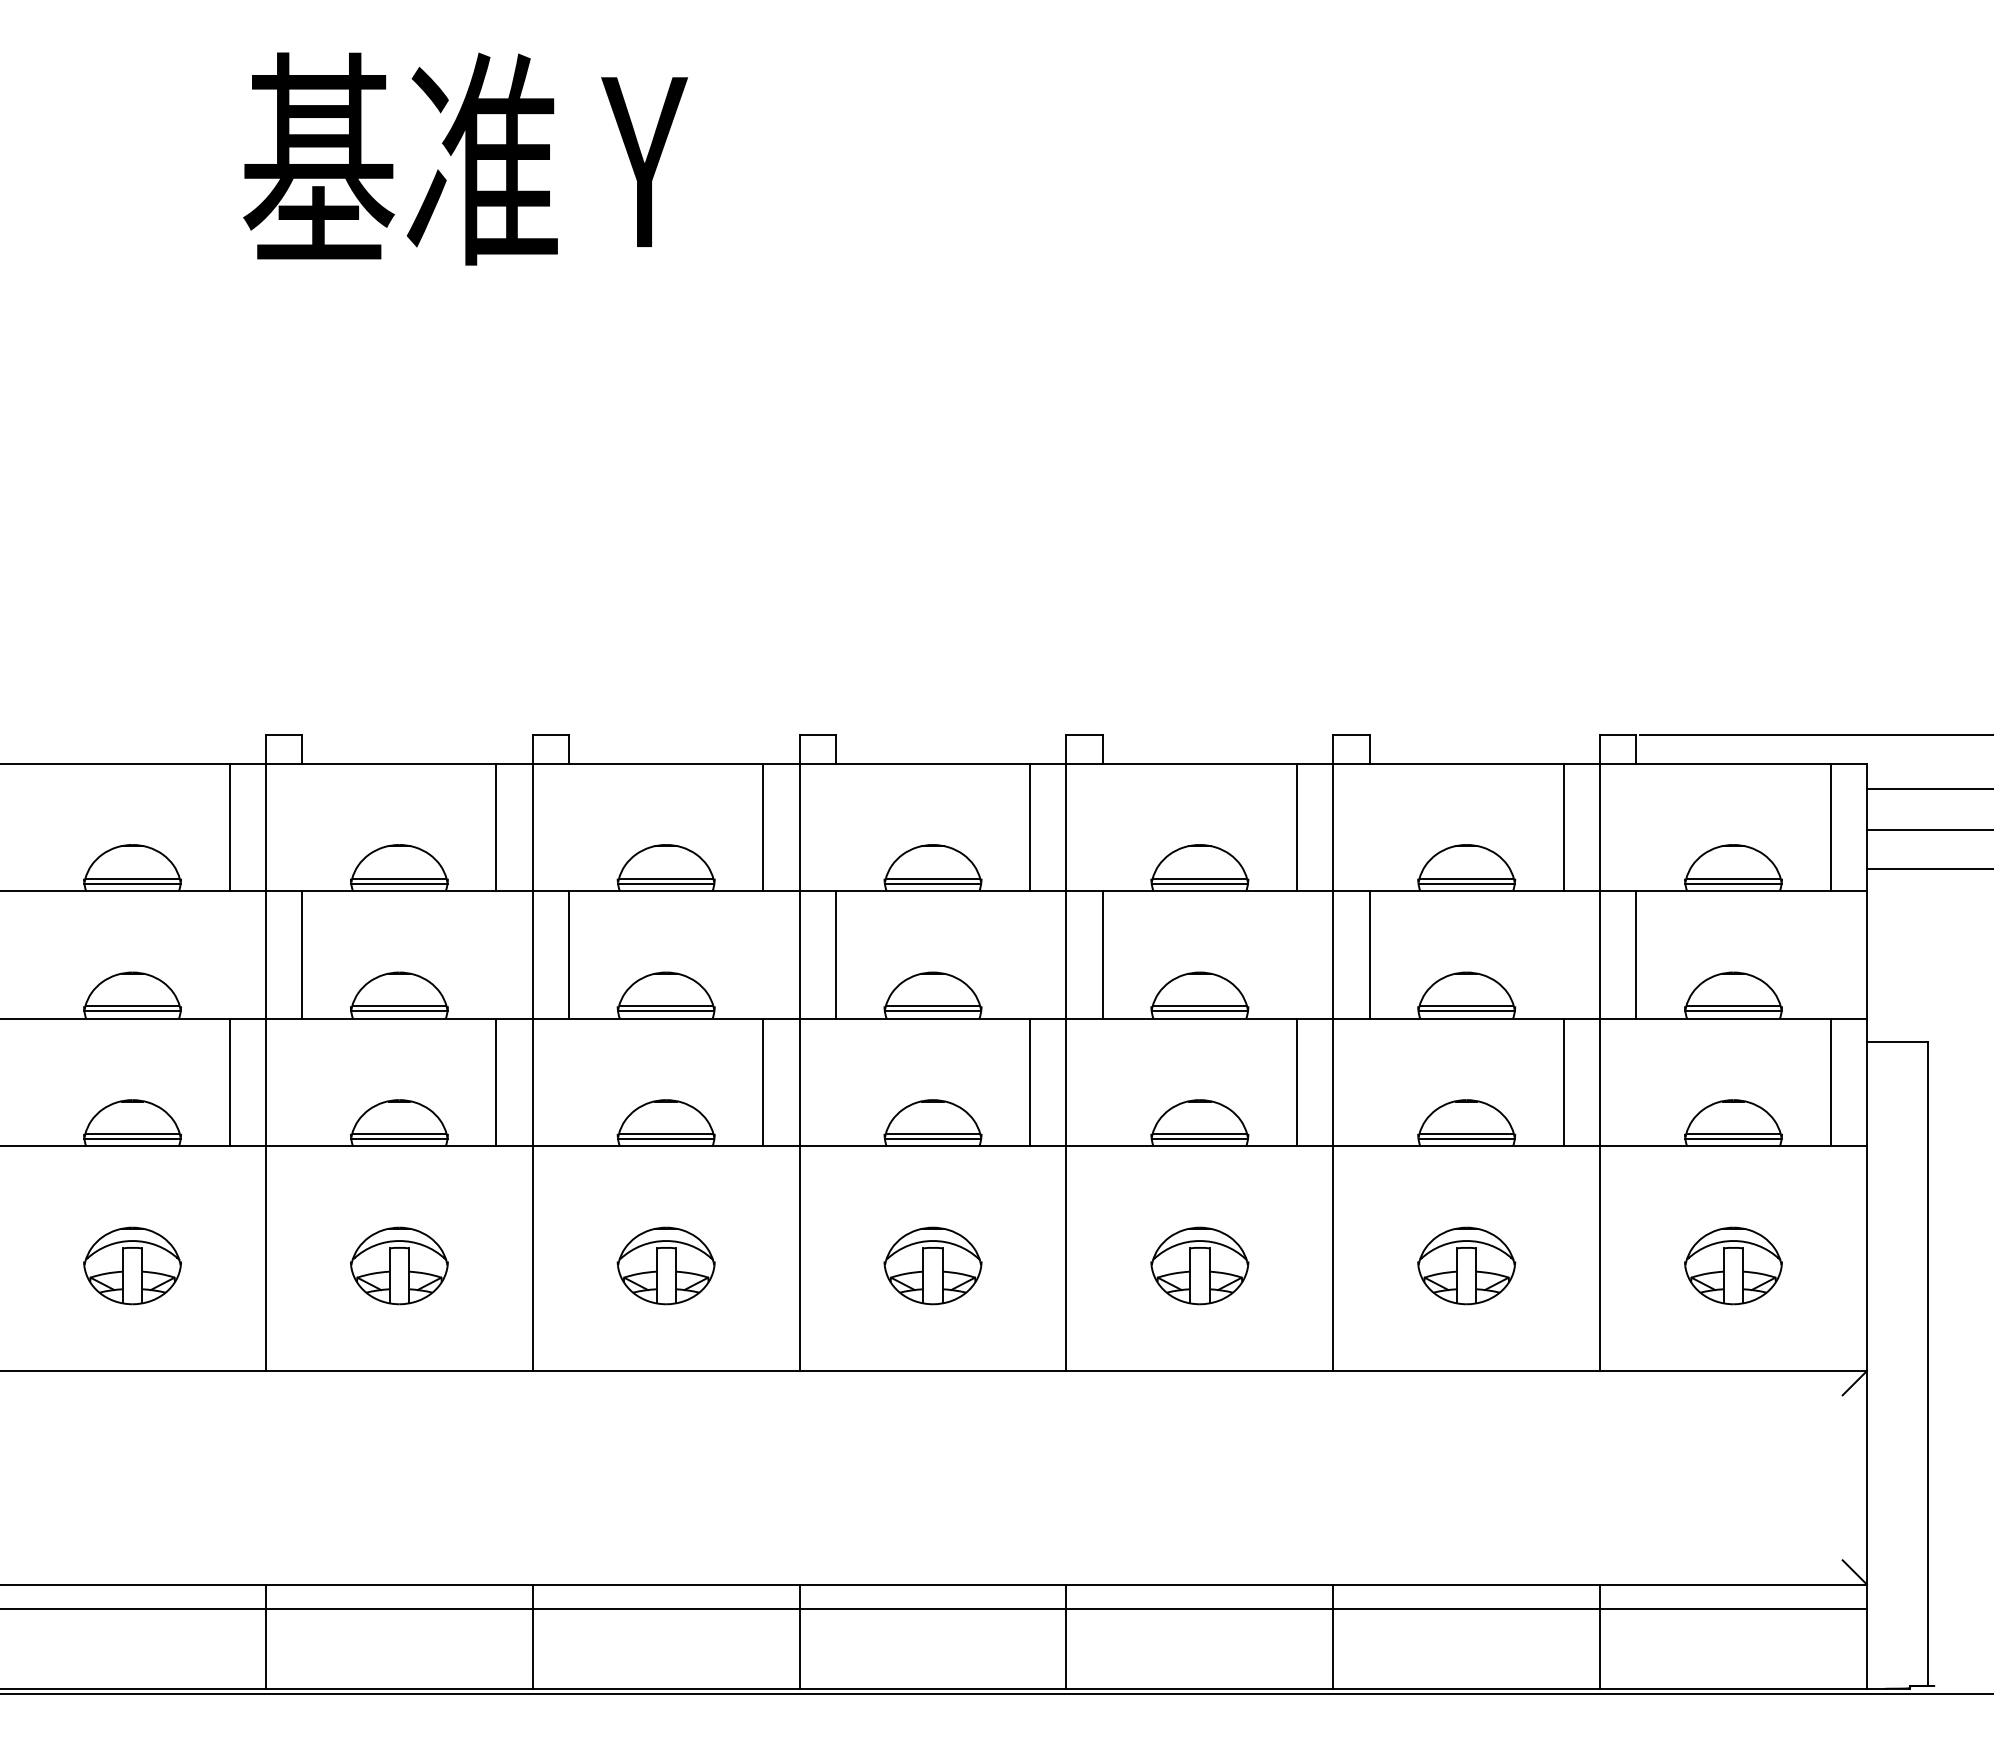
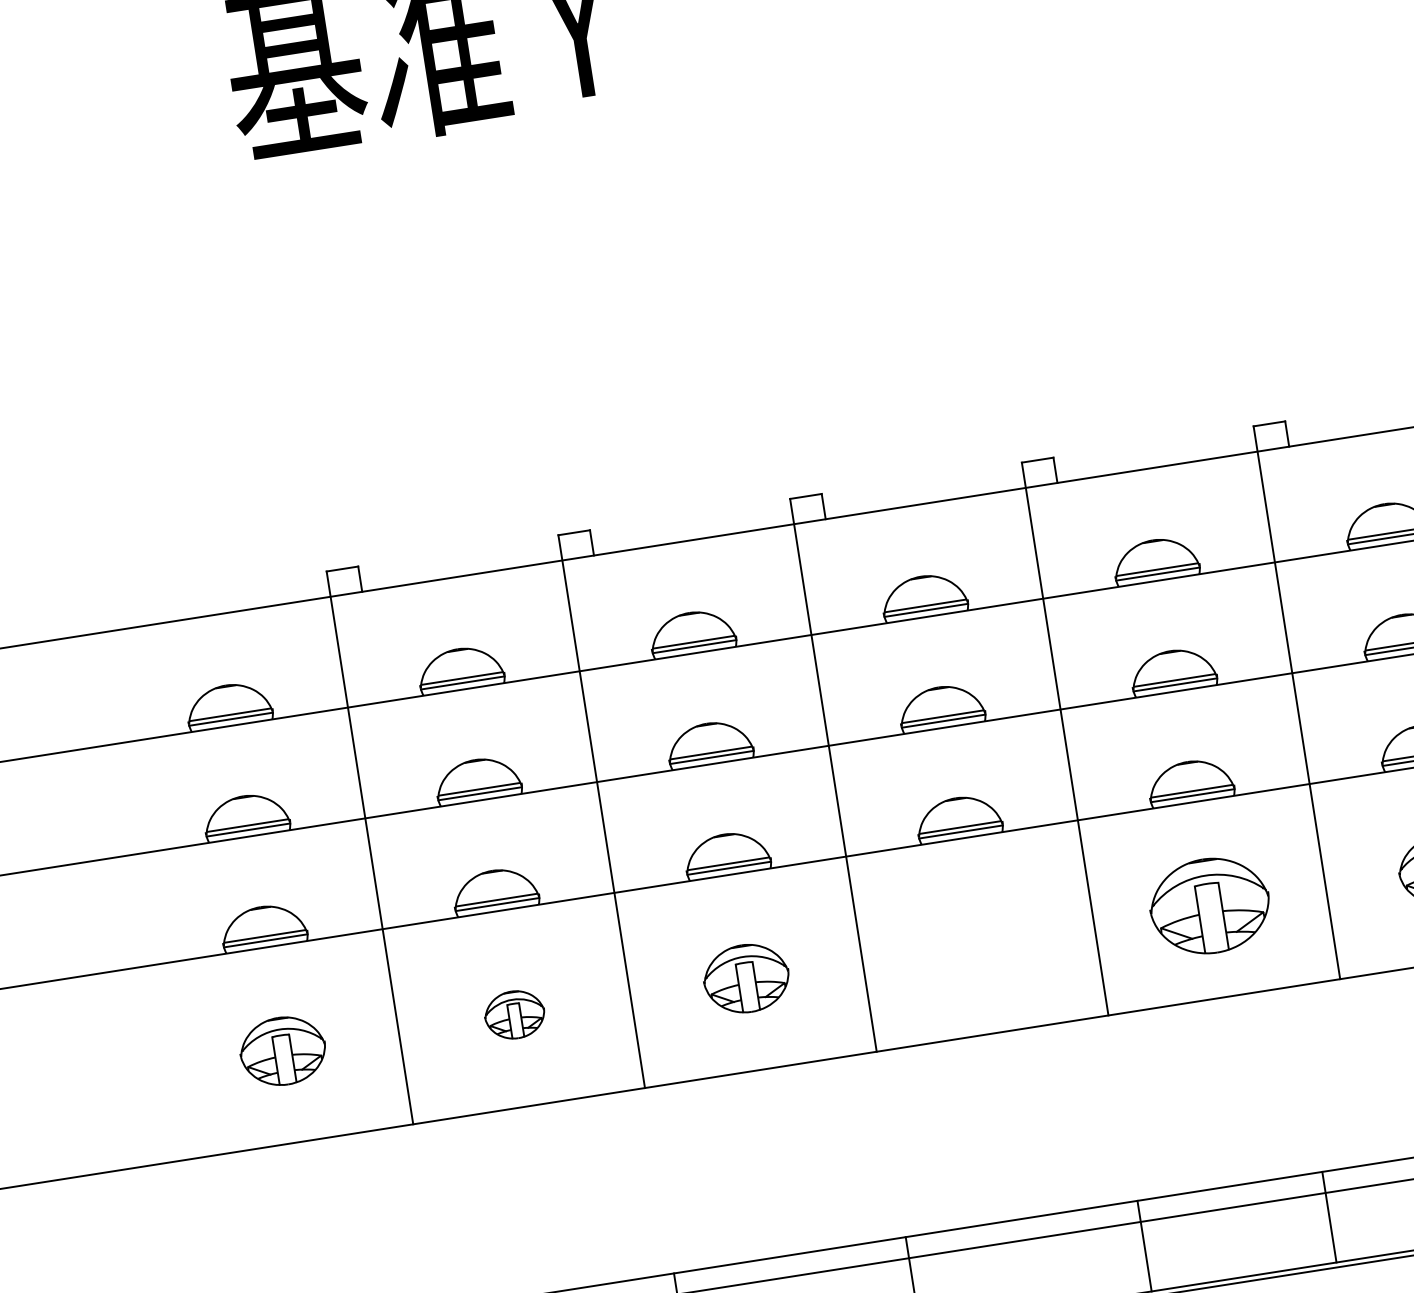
line: (229, 827) -> (307, 657), removed
line: (496, 827) -> (539, 620), removed
line: (763, 827) -> (771, 584), removed
line: (1030, 827) -> (1003, 548), removed
line: (1296, 827) -> (1234, 512), removed
line: (302, 954) -> (388, 757), removed
line: (569, 954) -> (620, 721), removed
line: (836, 954) -> (852, 684), removed
line: (1102, 954) -> (1083, 648), removed
line: (1369, 954) -> (1314, 612), removed
line: (229, 1082) -> (342, 878), removed
line: (496, 1082) -> (574, 842), removed
line: (763, 1082) -> (806, 806), removed
line: (1030, 1082) -> (1037, 769), removed
line: (1296, 1082) -> (1269, 733), removed
part: (399, 1265) -> (514, 1014), size x0.7
part: (932, 1265) -> (977, 941), removed
part: (1199, 1265) -> (1209, 905), size x1.4
line: (1333, 1636) -> (1329, 1217), moved

